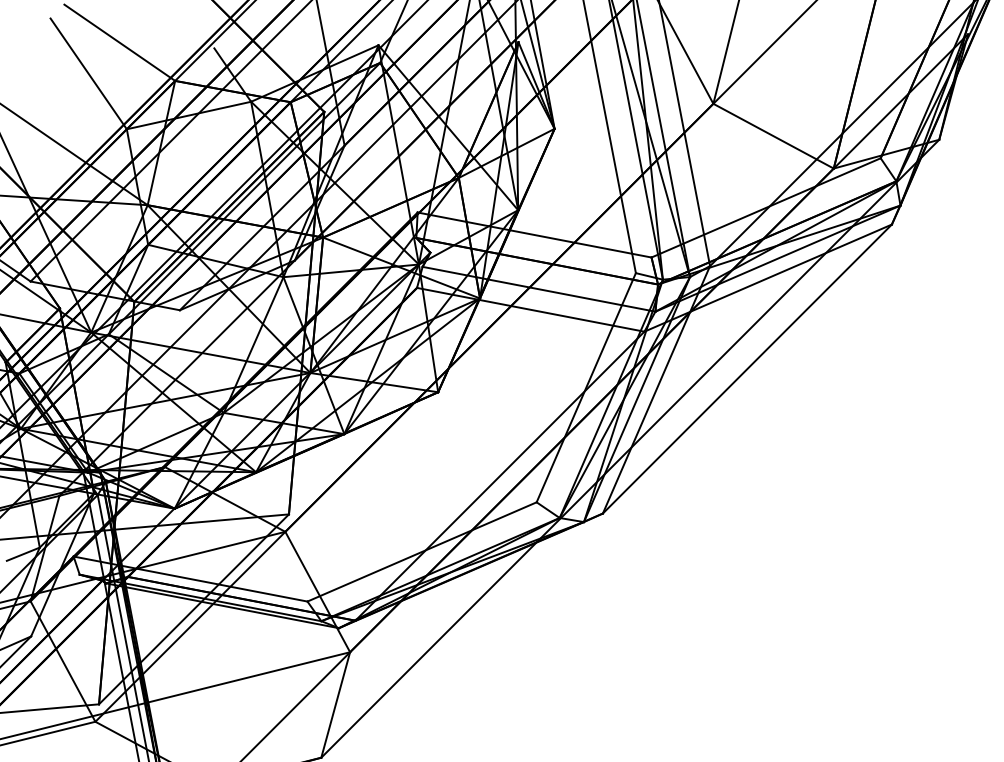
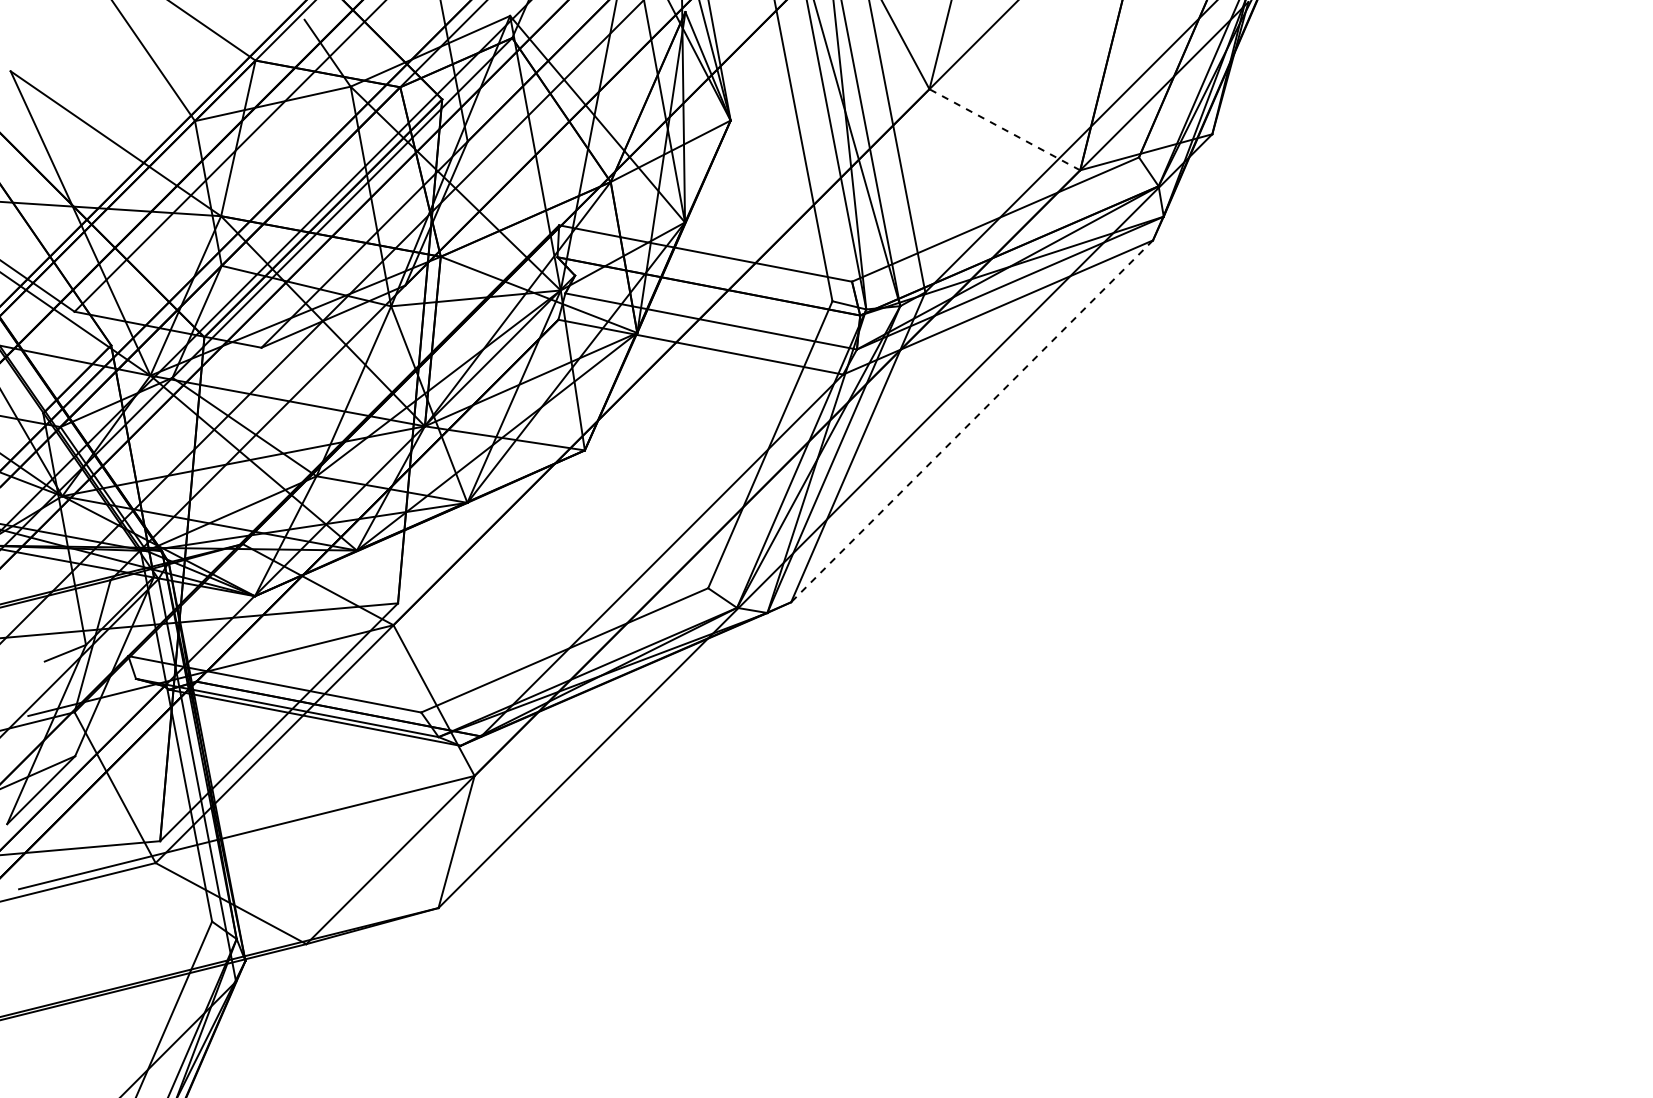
line: (773, 135) -> (1004, 129), solid -> dashed
line: (747, 369) -> (972, 421), solid -> dashed

